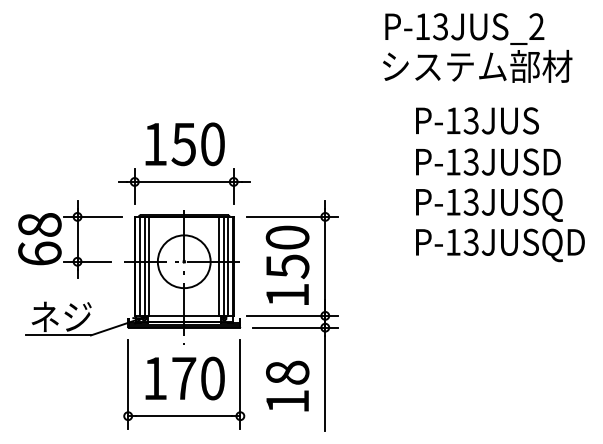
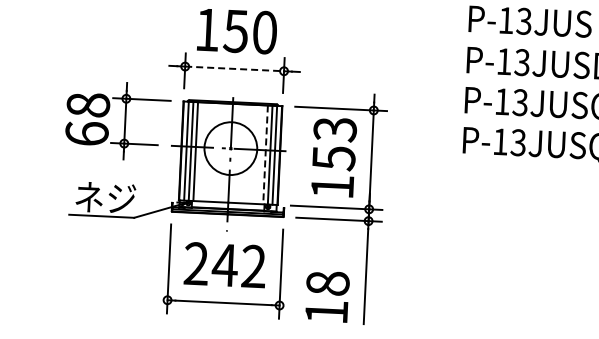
line: (184, 181) -> (234, 68), solid -> dashed
text: (287, 237) -> (335, 129), 150 -> 153
line: (219, 266) -> (265, 155), solid -> dashed
text: (183, 378) -> (224, 265), 170 -> 242
text: (287, 385) -> (327, 296), moved

